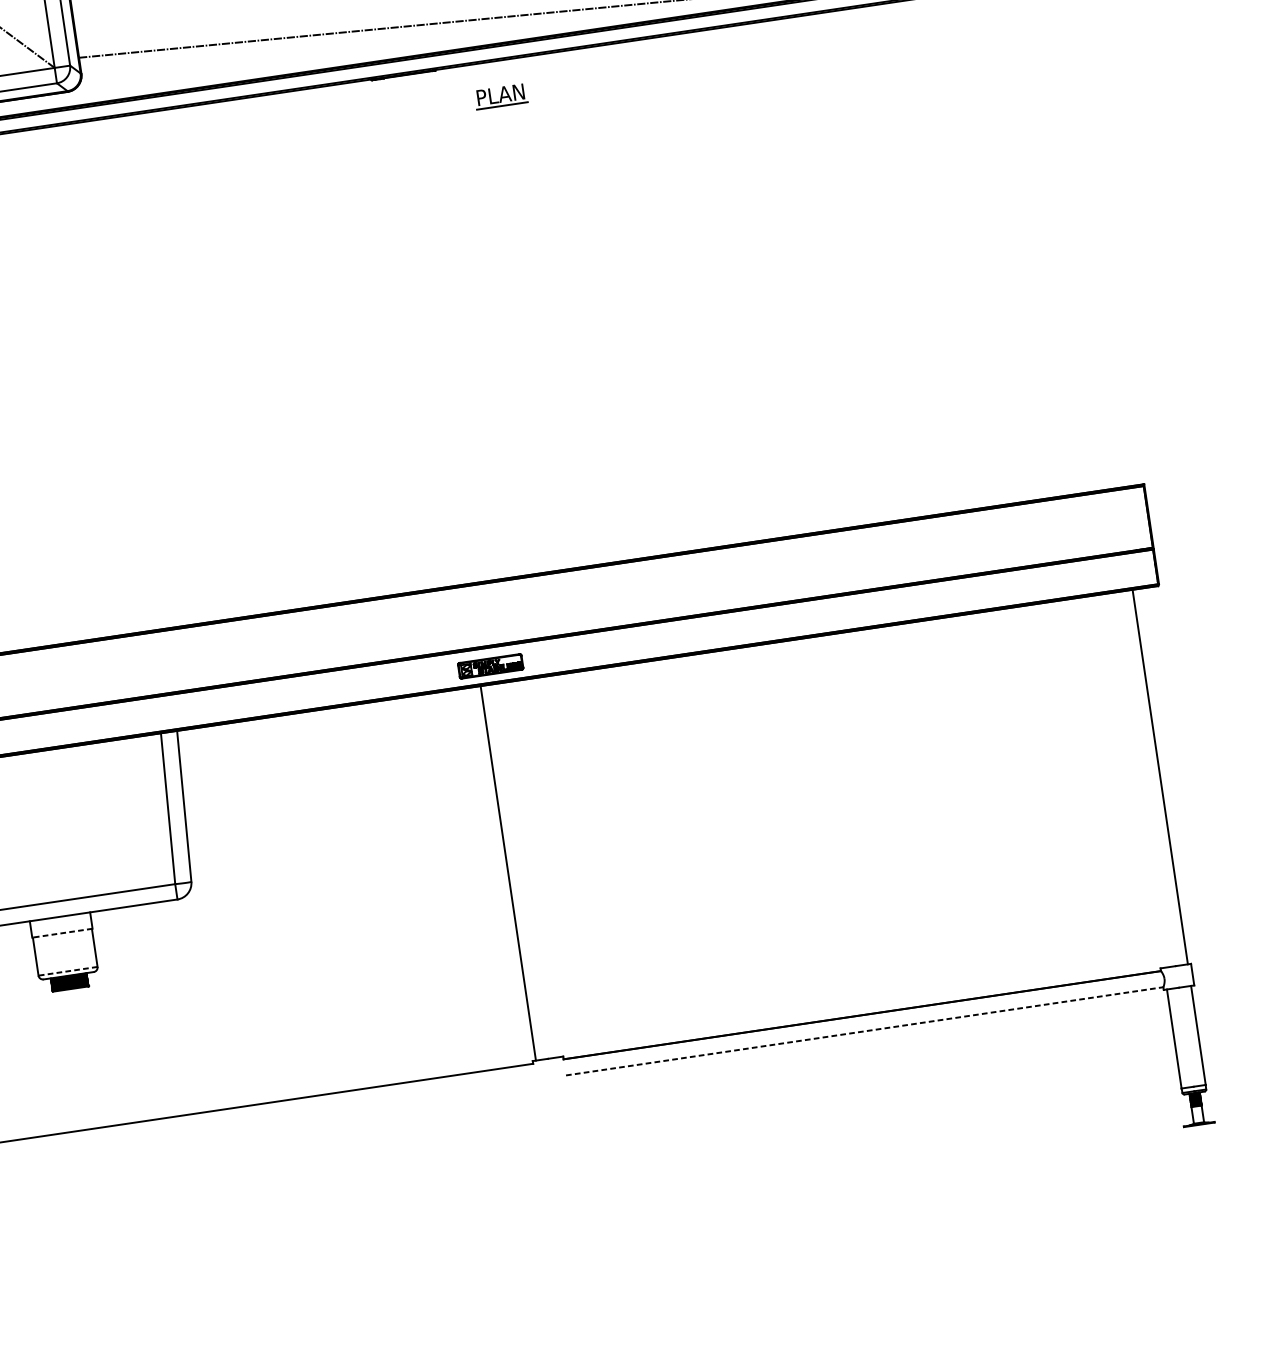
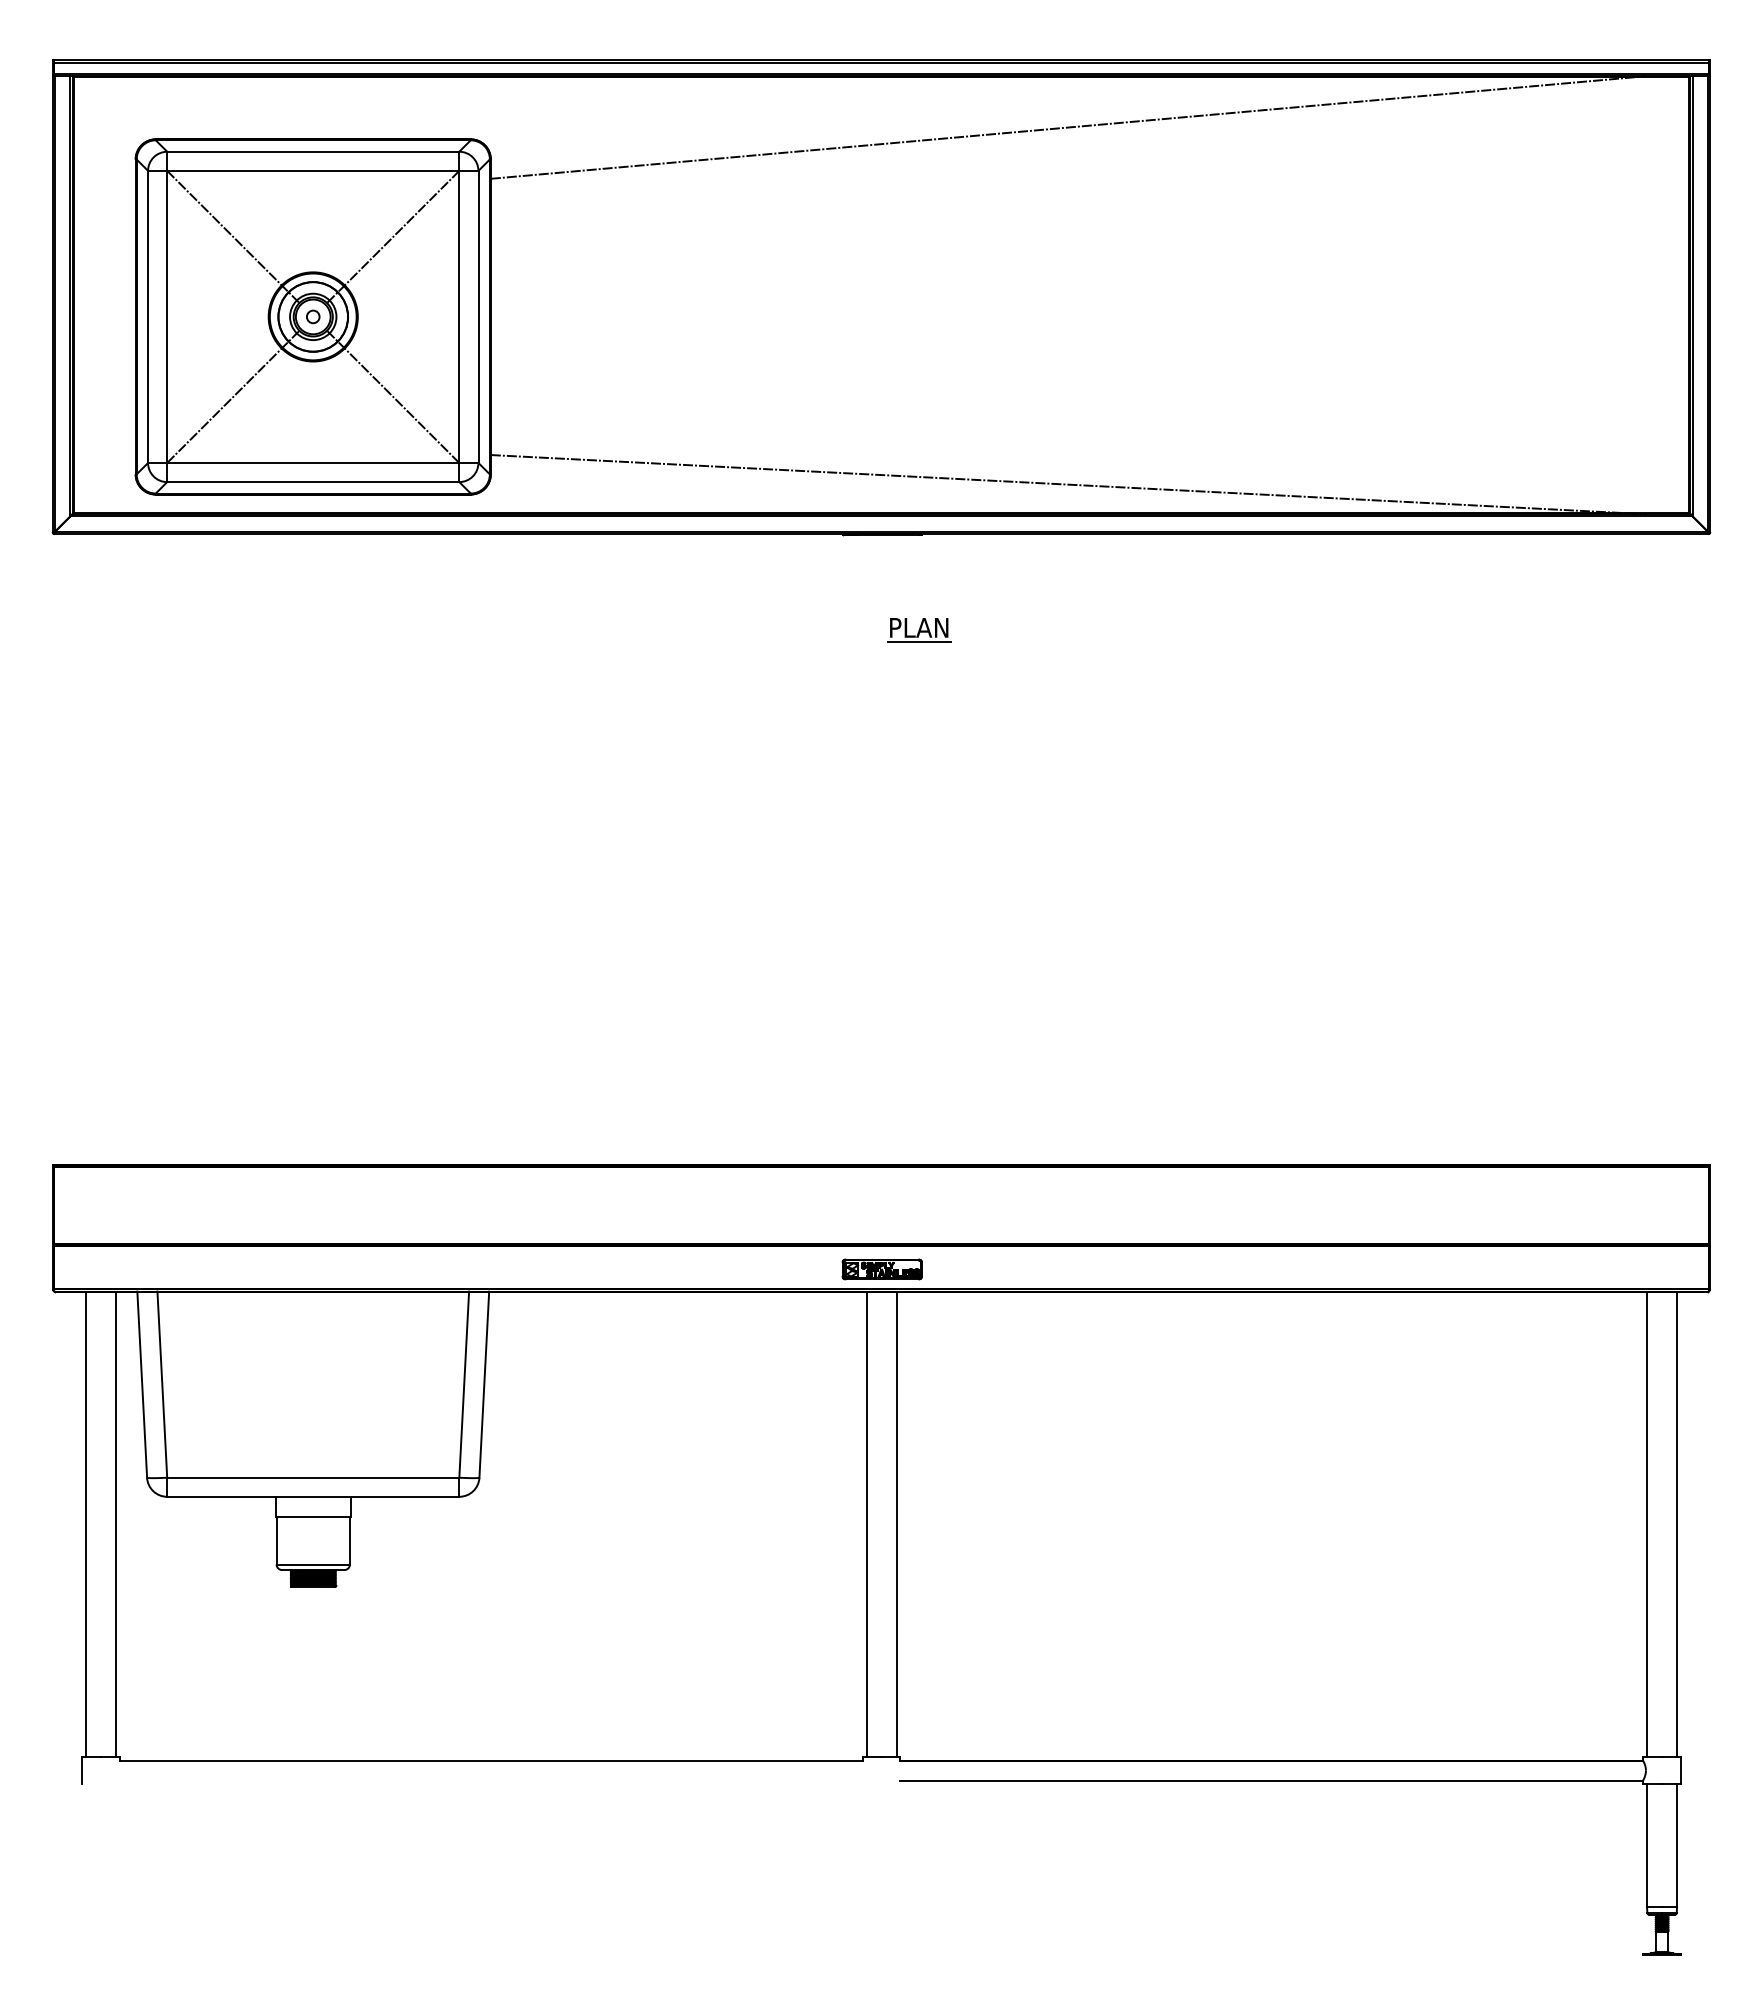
part: (501, 96) -> (919, 630), moved
line: (1136, 780) -> (1647, 1524), added
line: (532, 869) -> (896, 1524), added
line: (61, 933) -> (312, 1517), dashed -> solid
line: (68, 971) -> (313, 1564), dashed -> solid
line: (865, 1031) -> (1272, 1780), dashed -> solid

